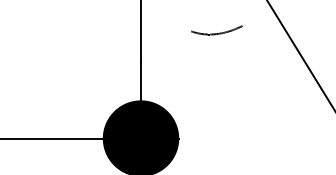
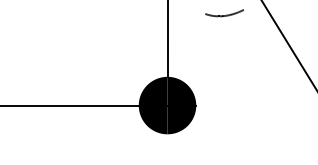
part: (216, 30) -> (224, 13), moved

